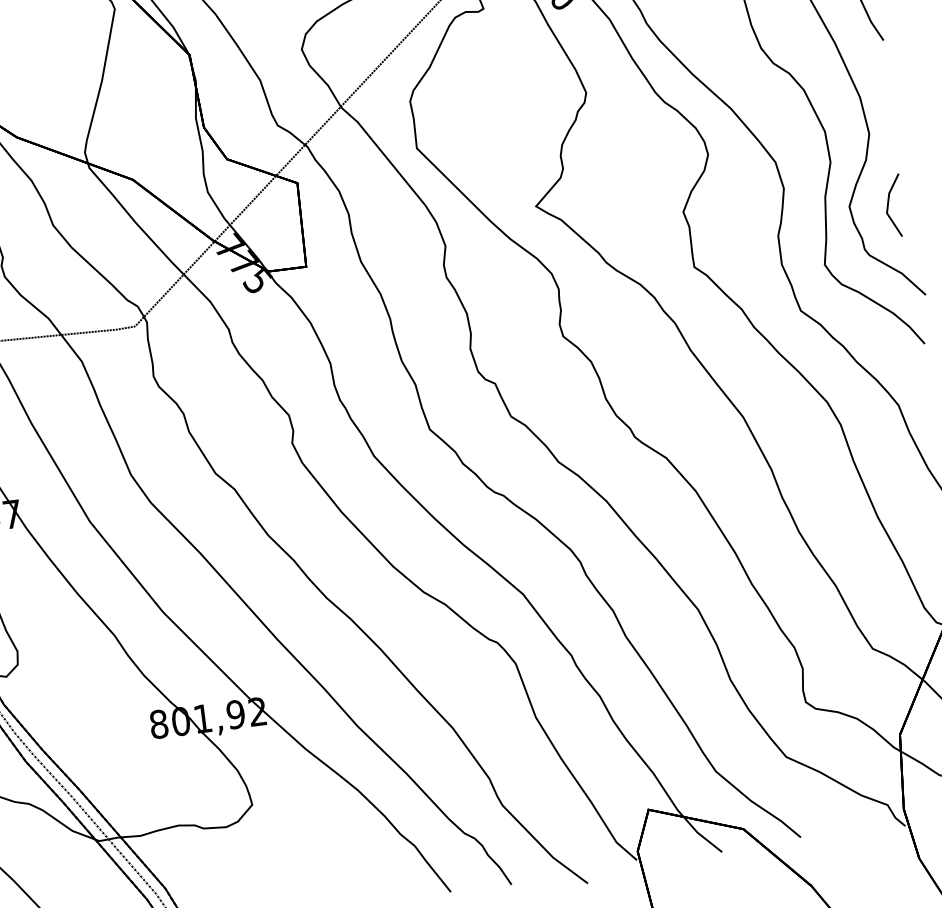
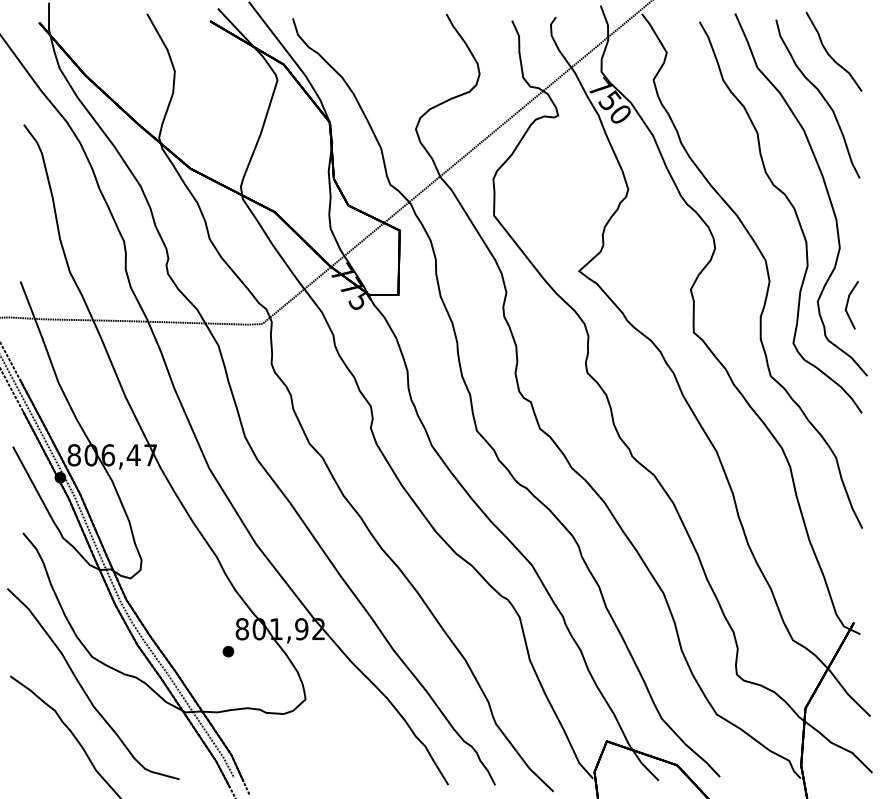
part: (144, 755) -> (228, 651), added

